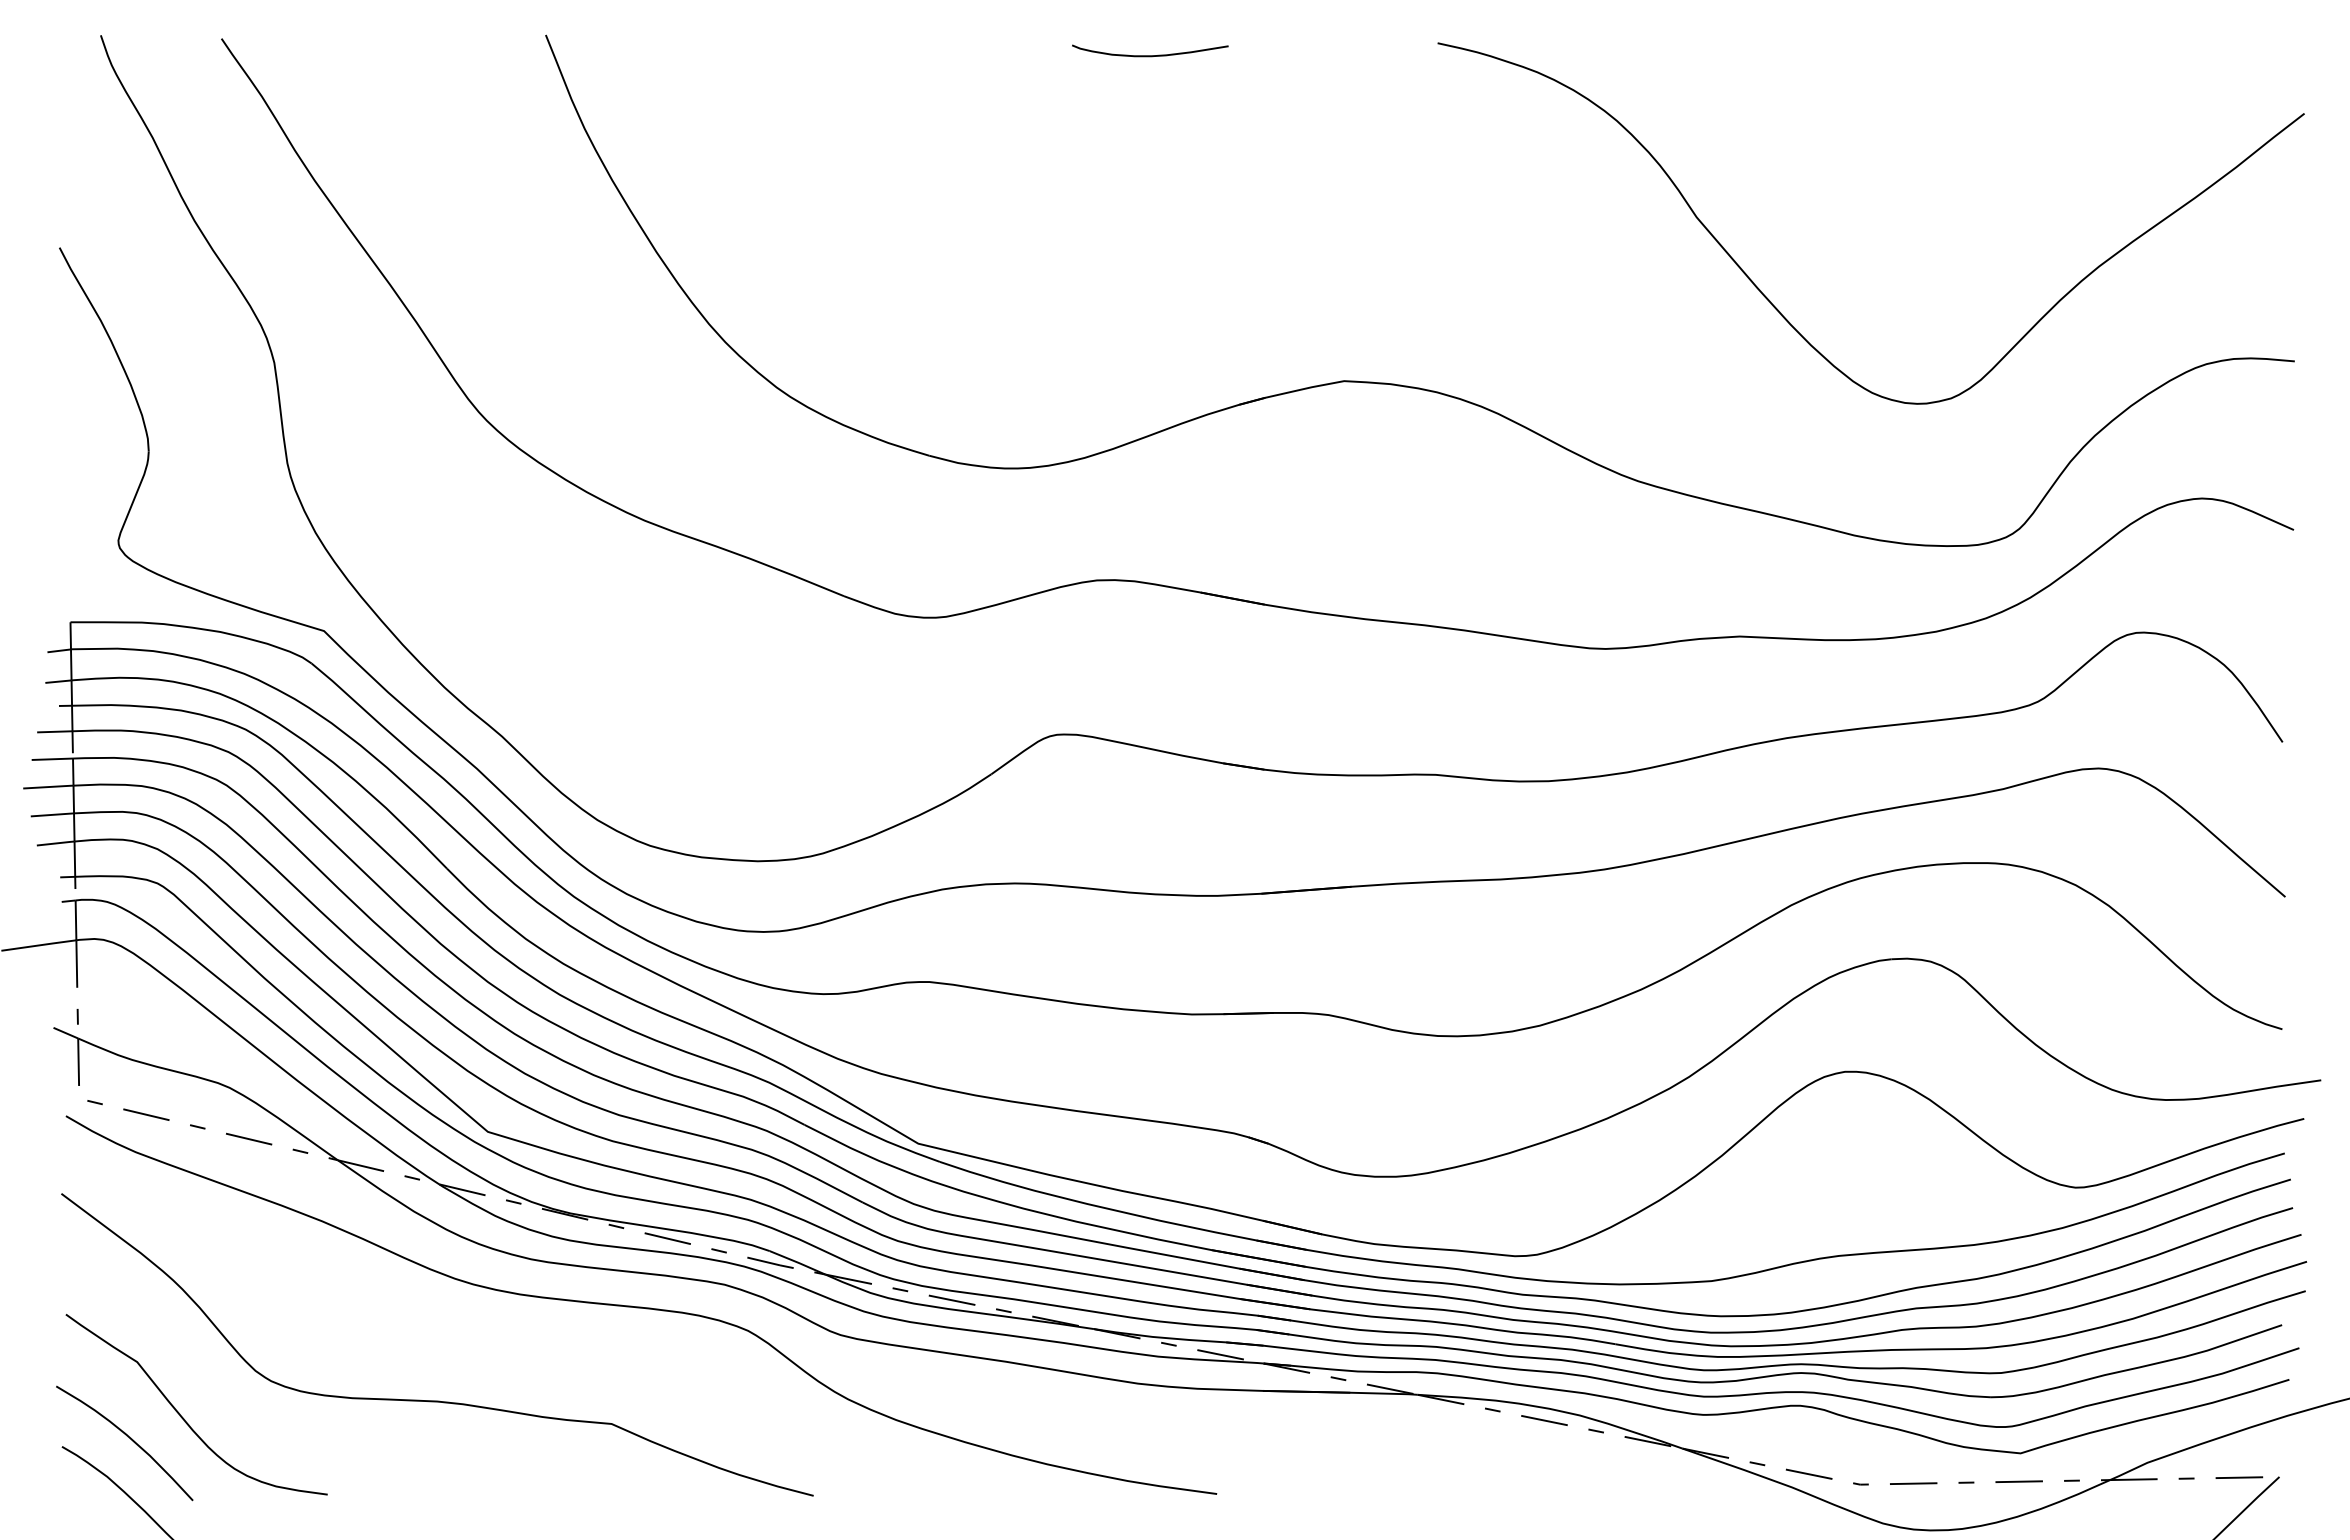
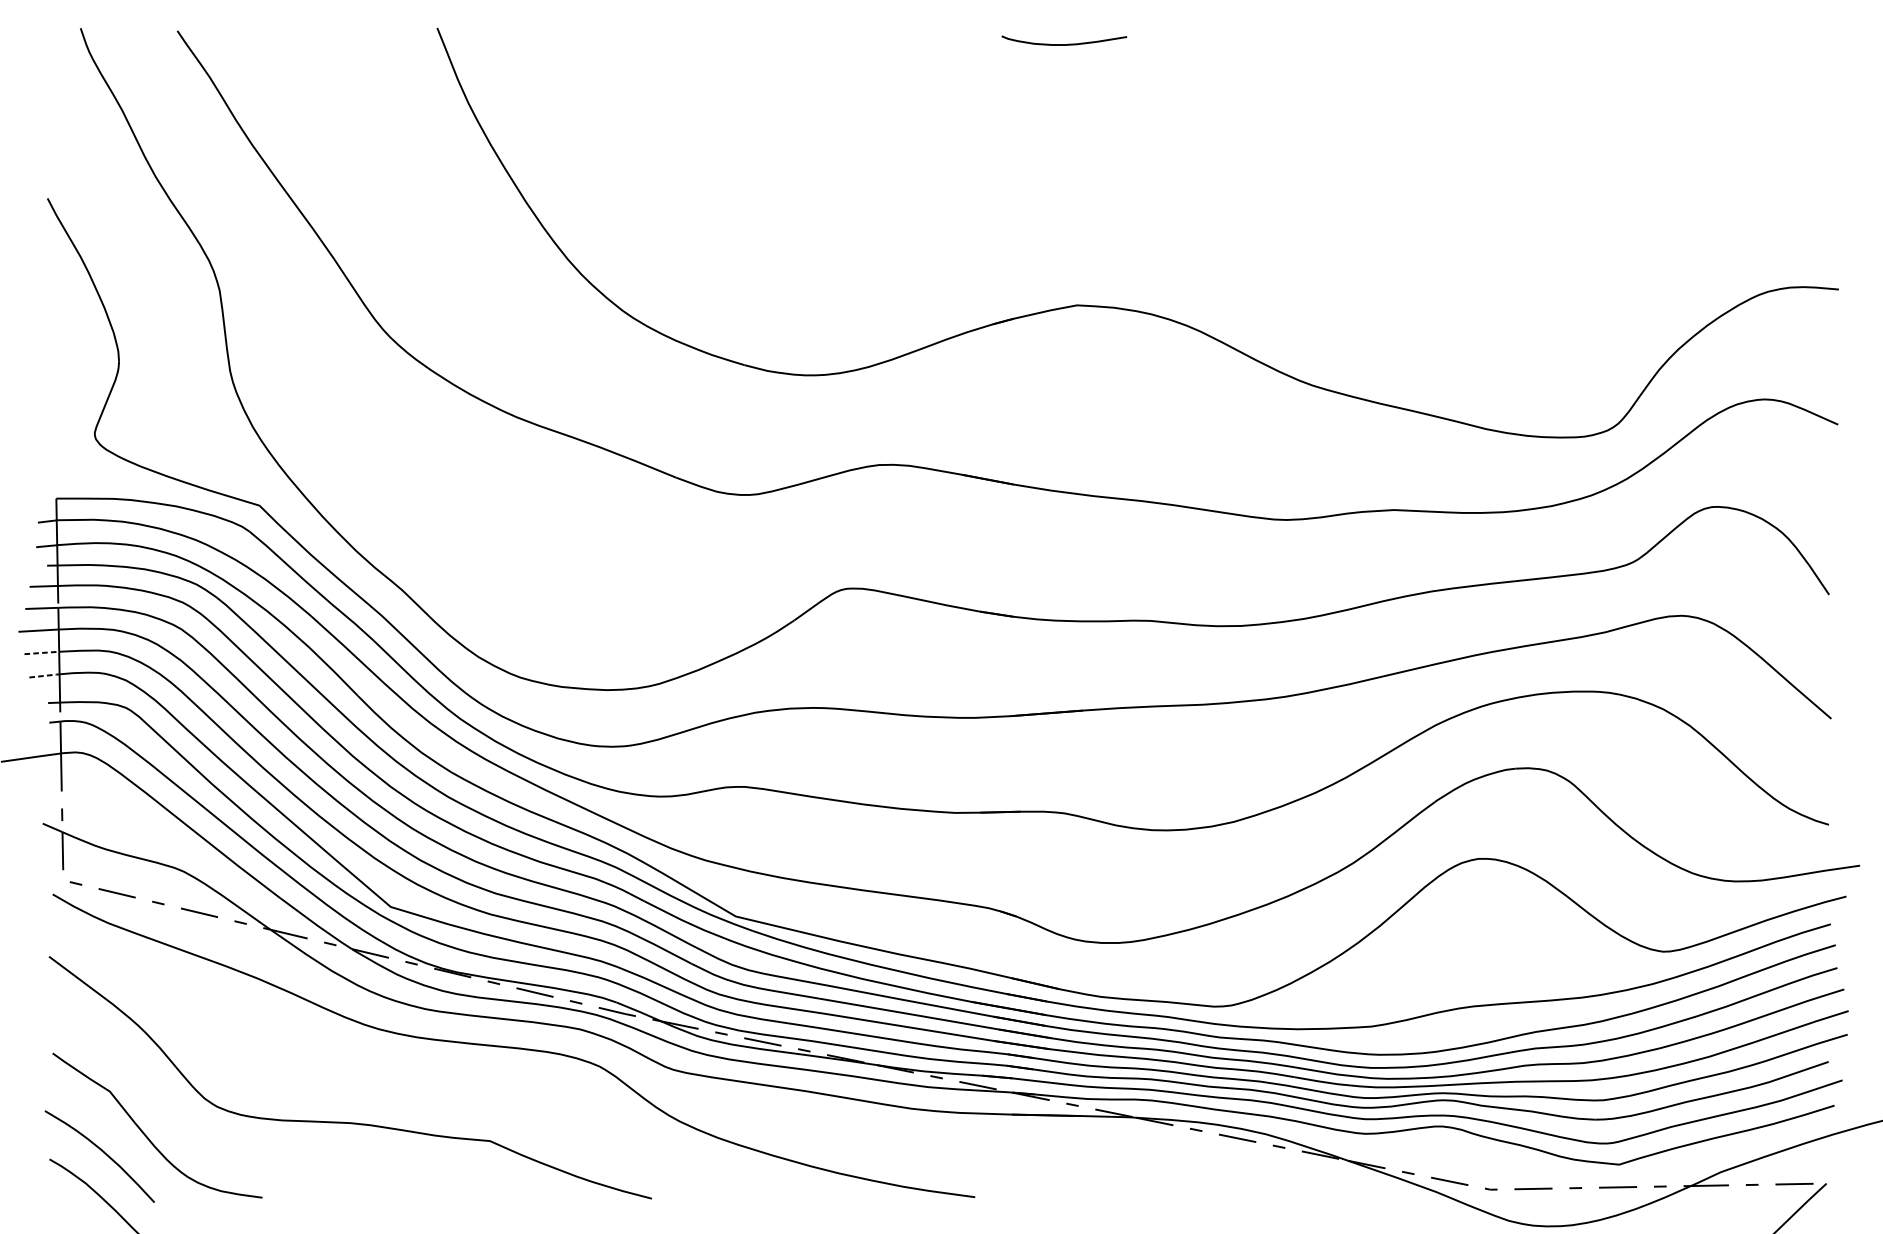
curve: (1150, 55) -> (1064, 44), moved
curve: (1780, 311) -> (1426, 249), removed
line: (52, 814) -> (41, 652), solid -> dashed
line: (56, 843) -> (45, 675), solid -> dashed

